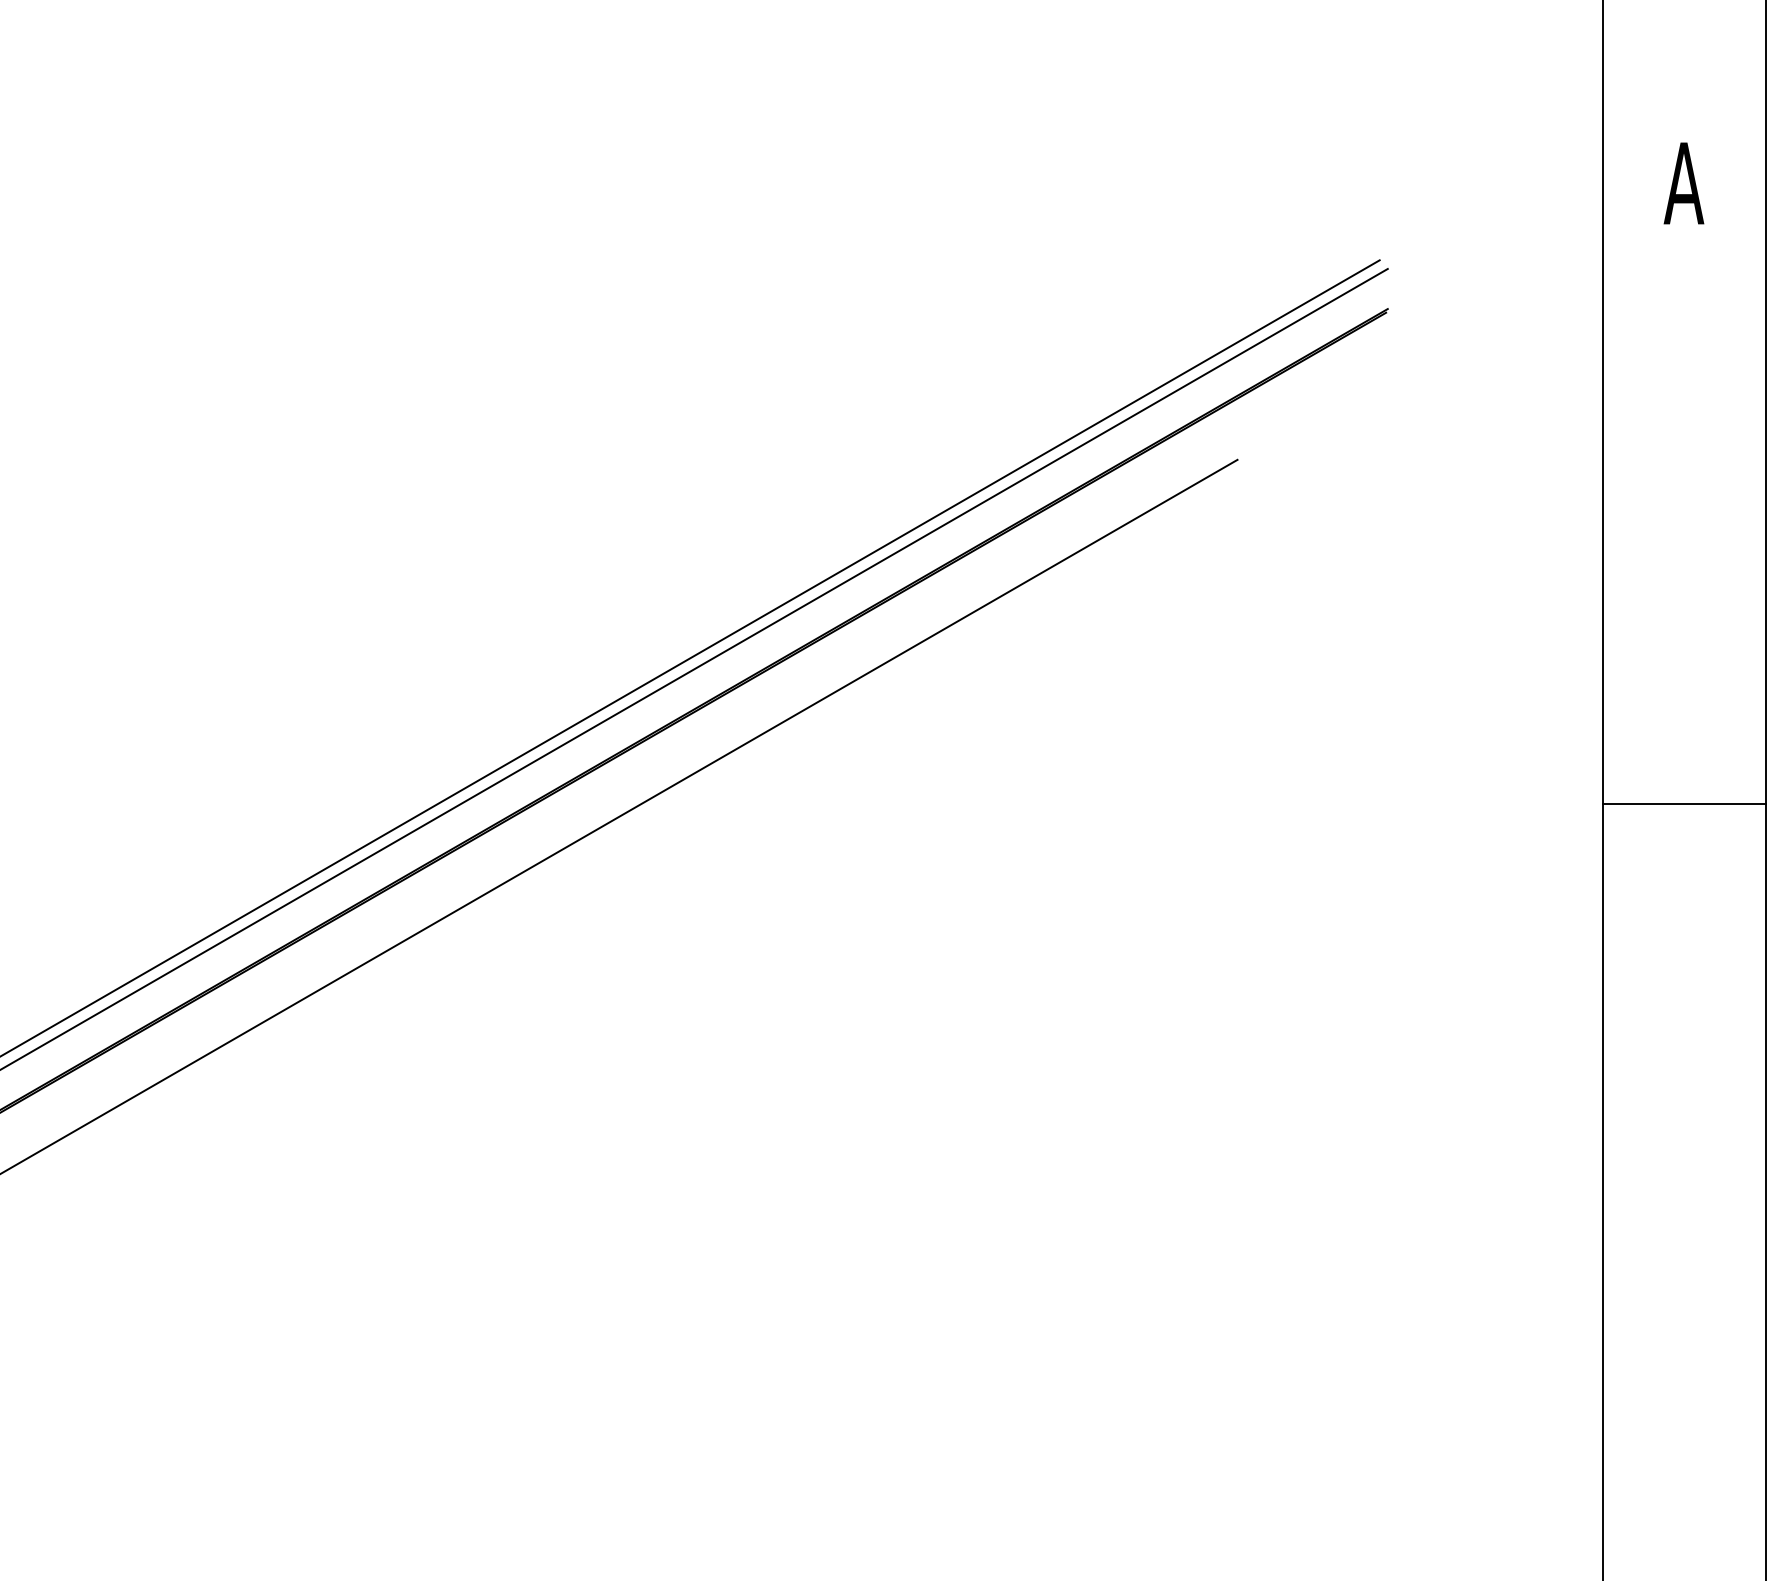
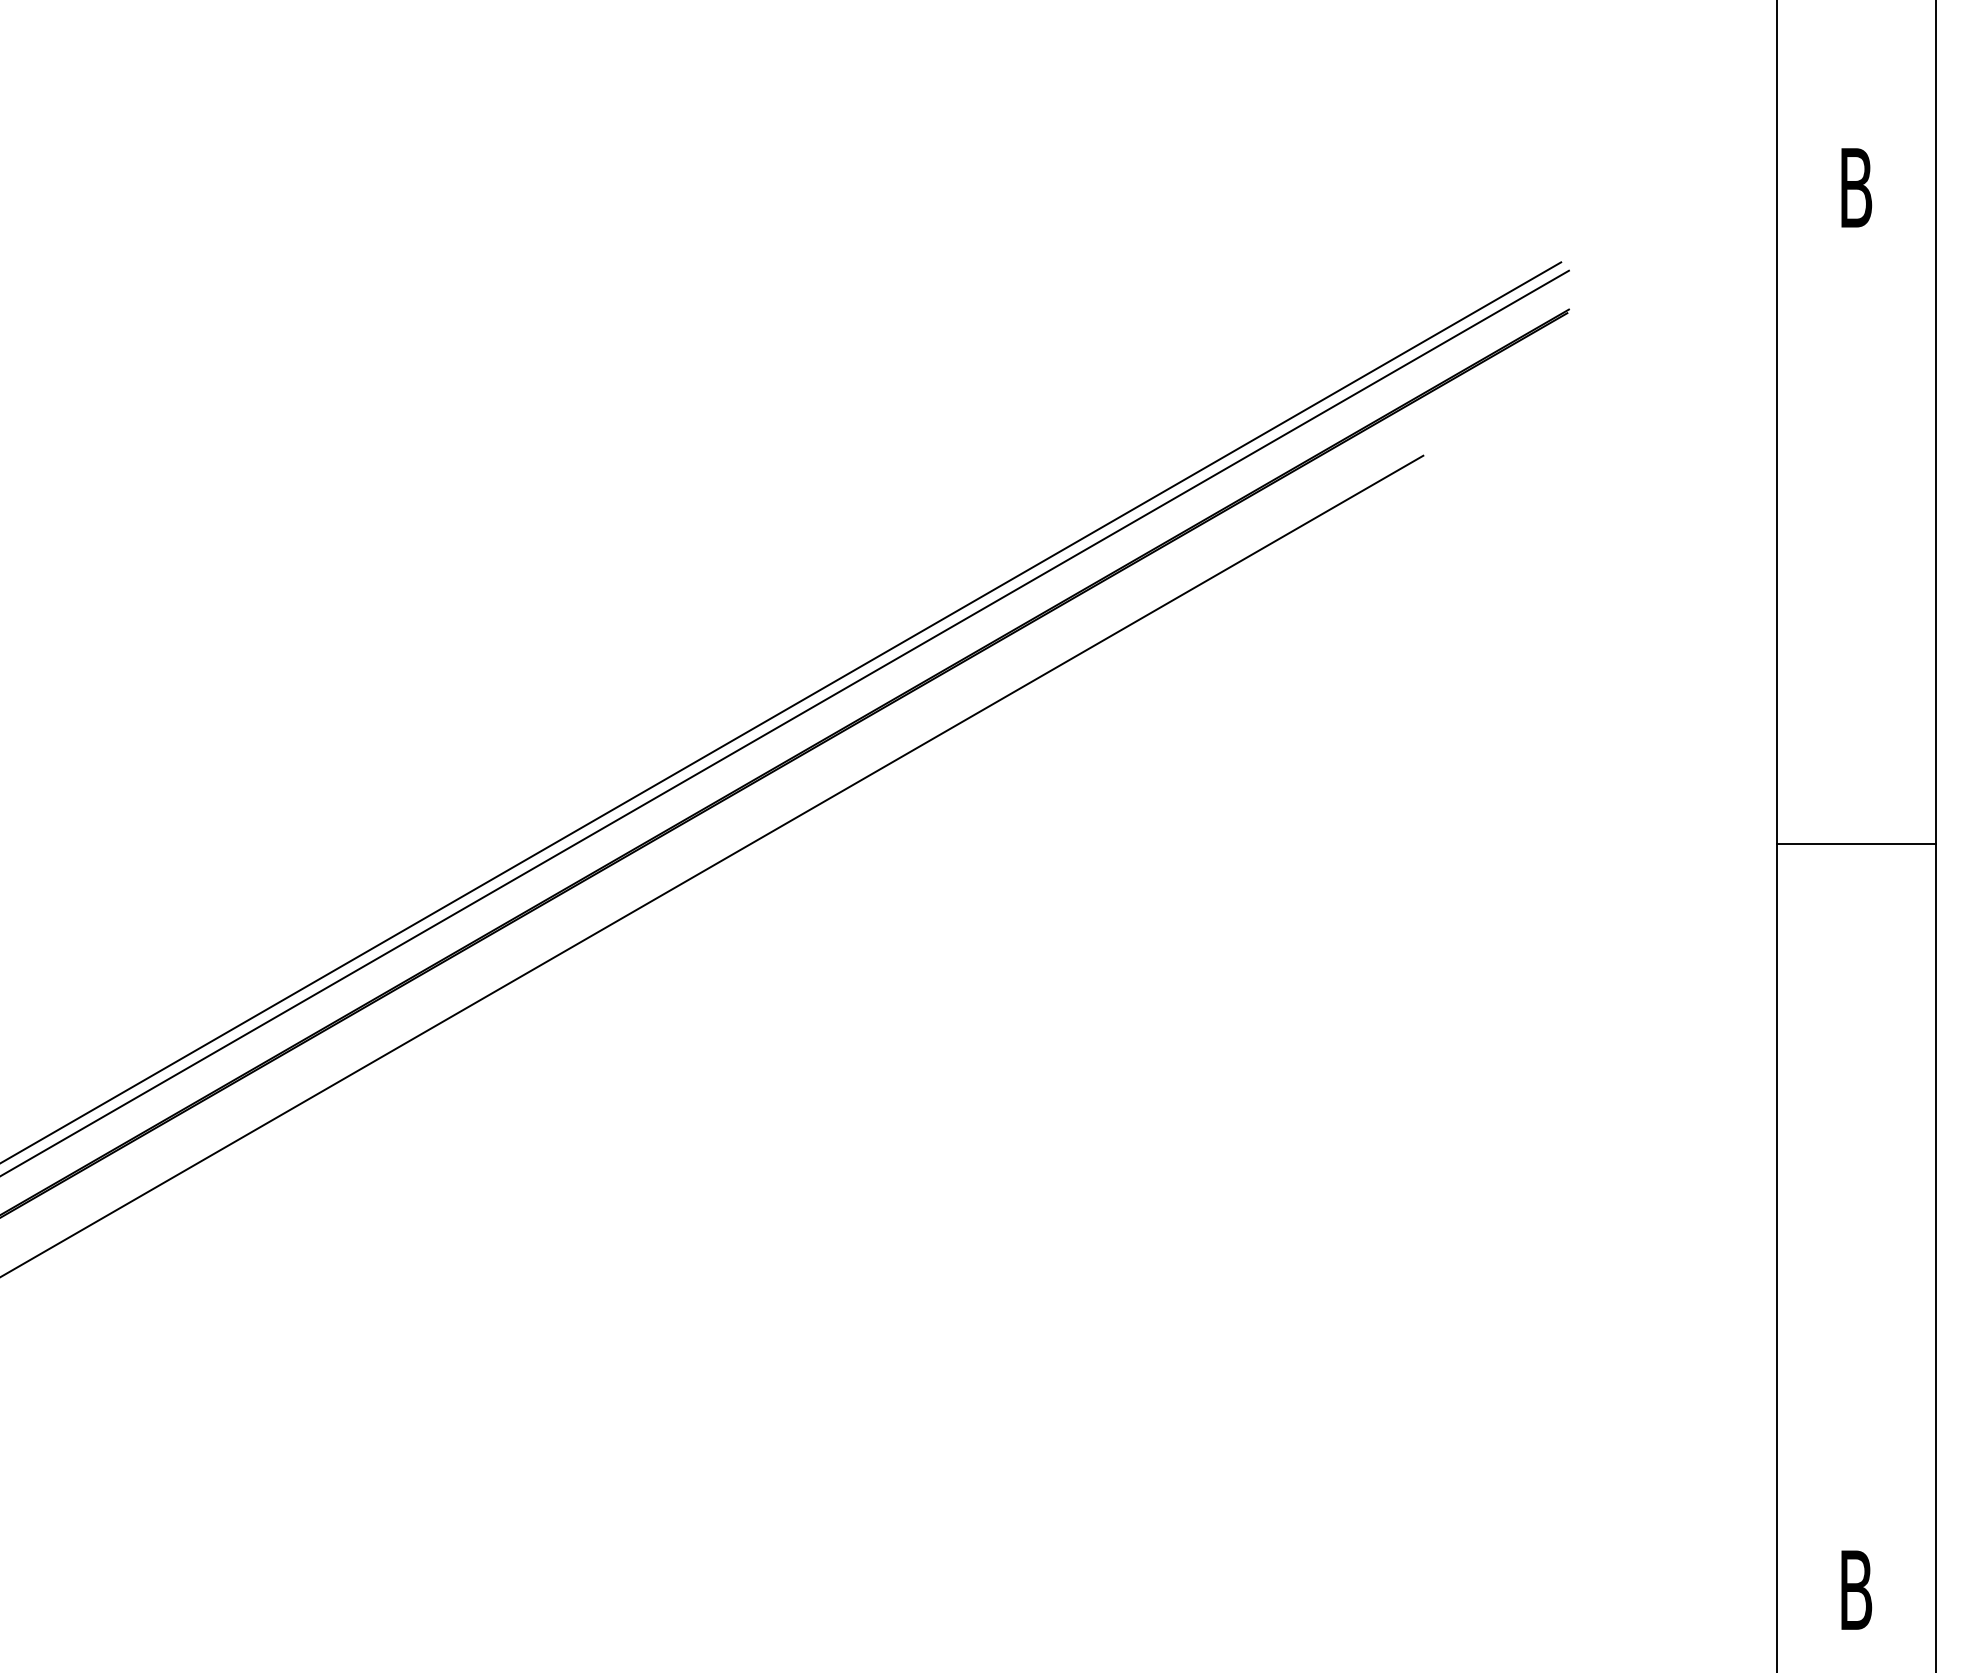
text: (1683, 183) -> (1855, 187), A -> B
line: (1684, 804) -> (1856, 844), moved

